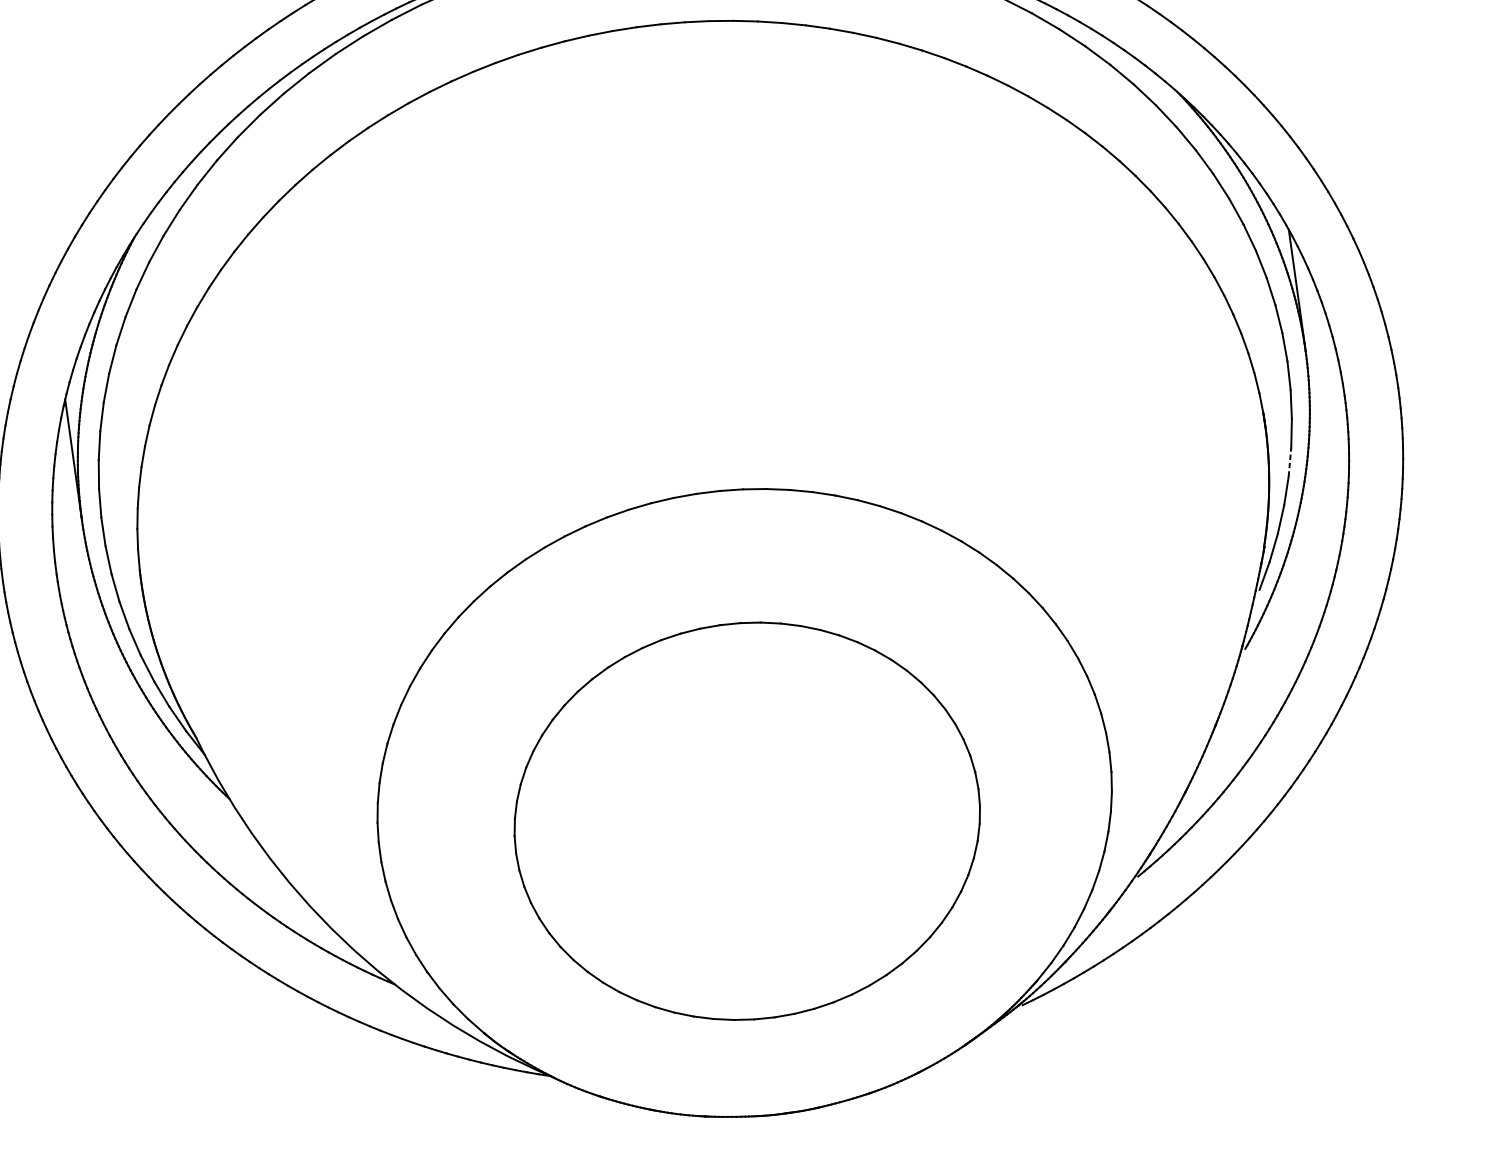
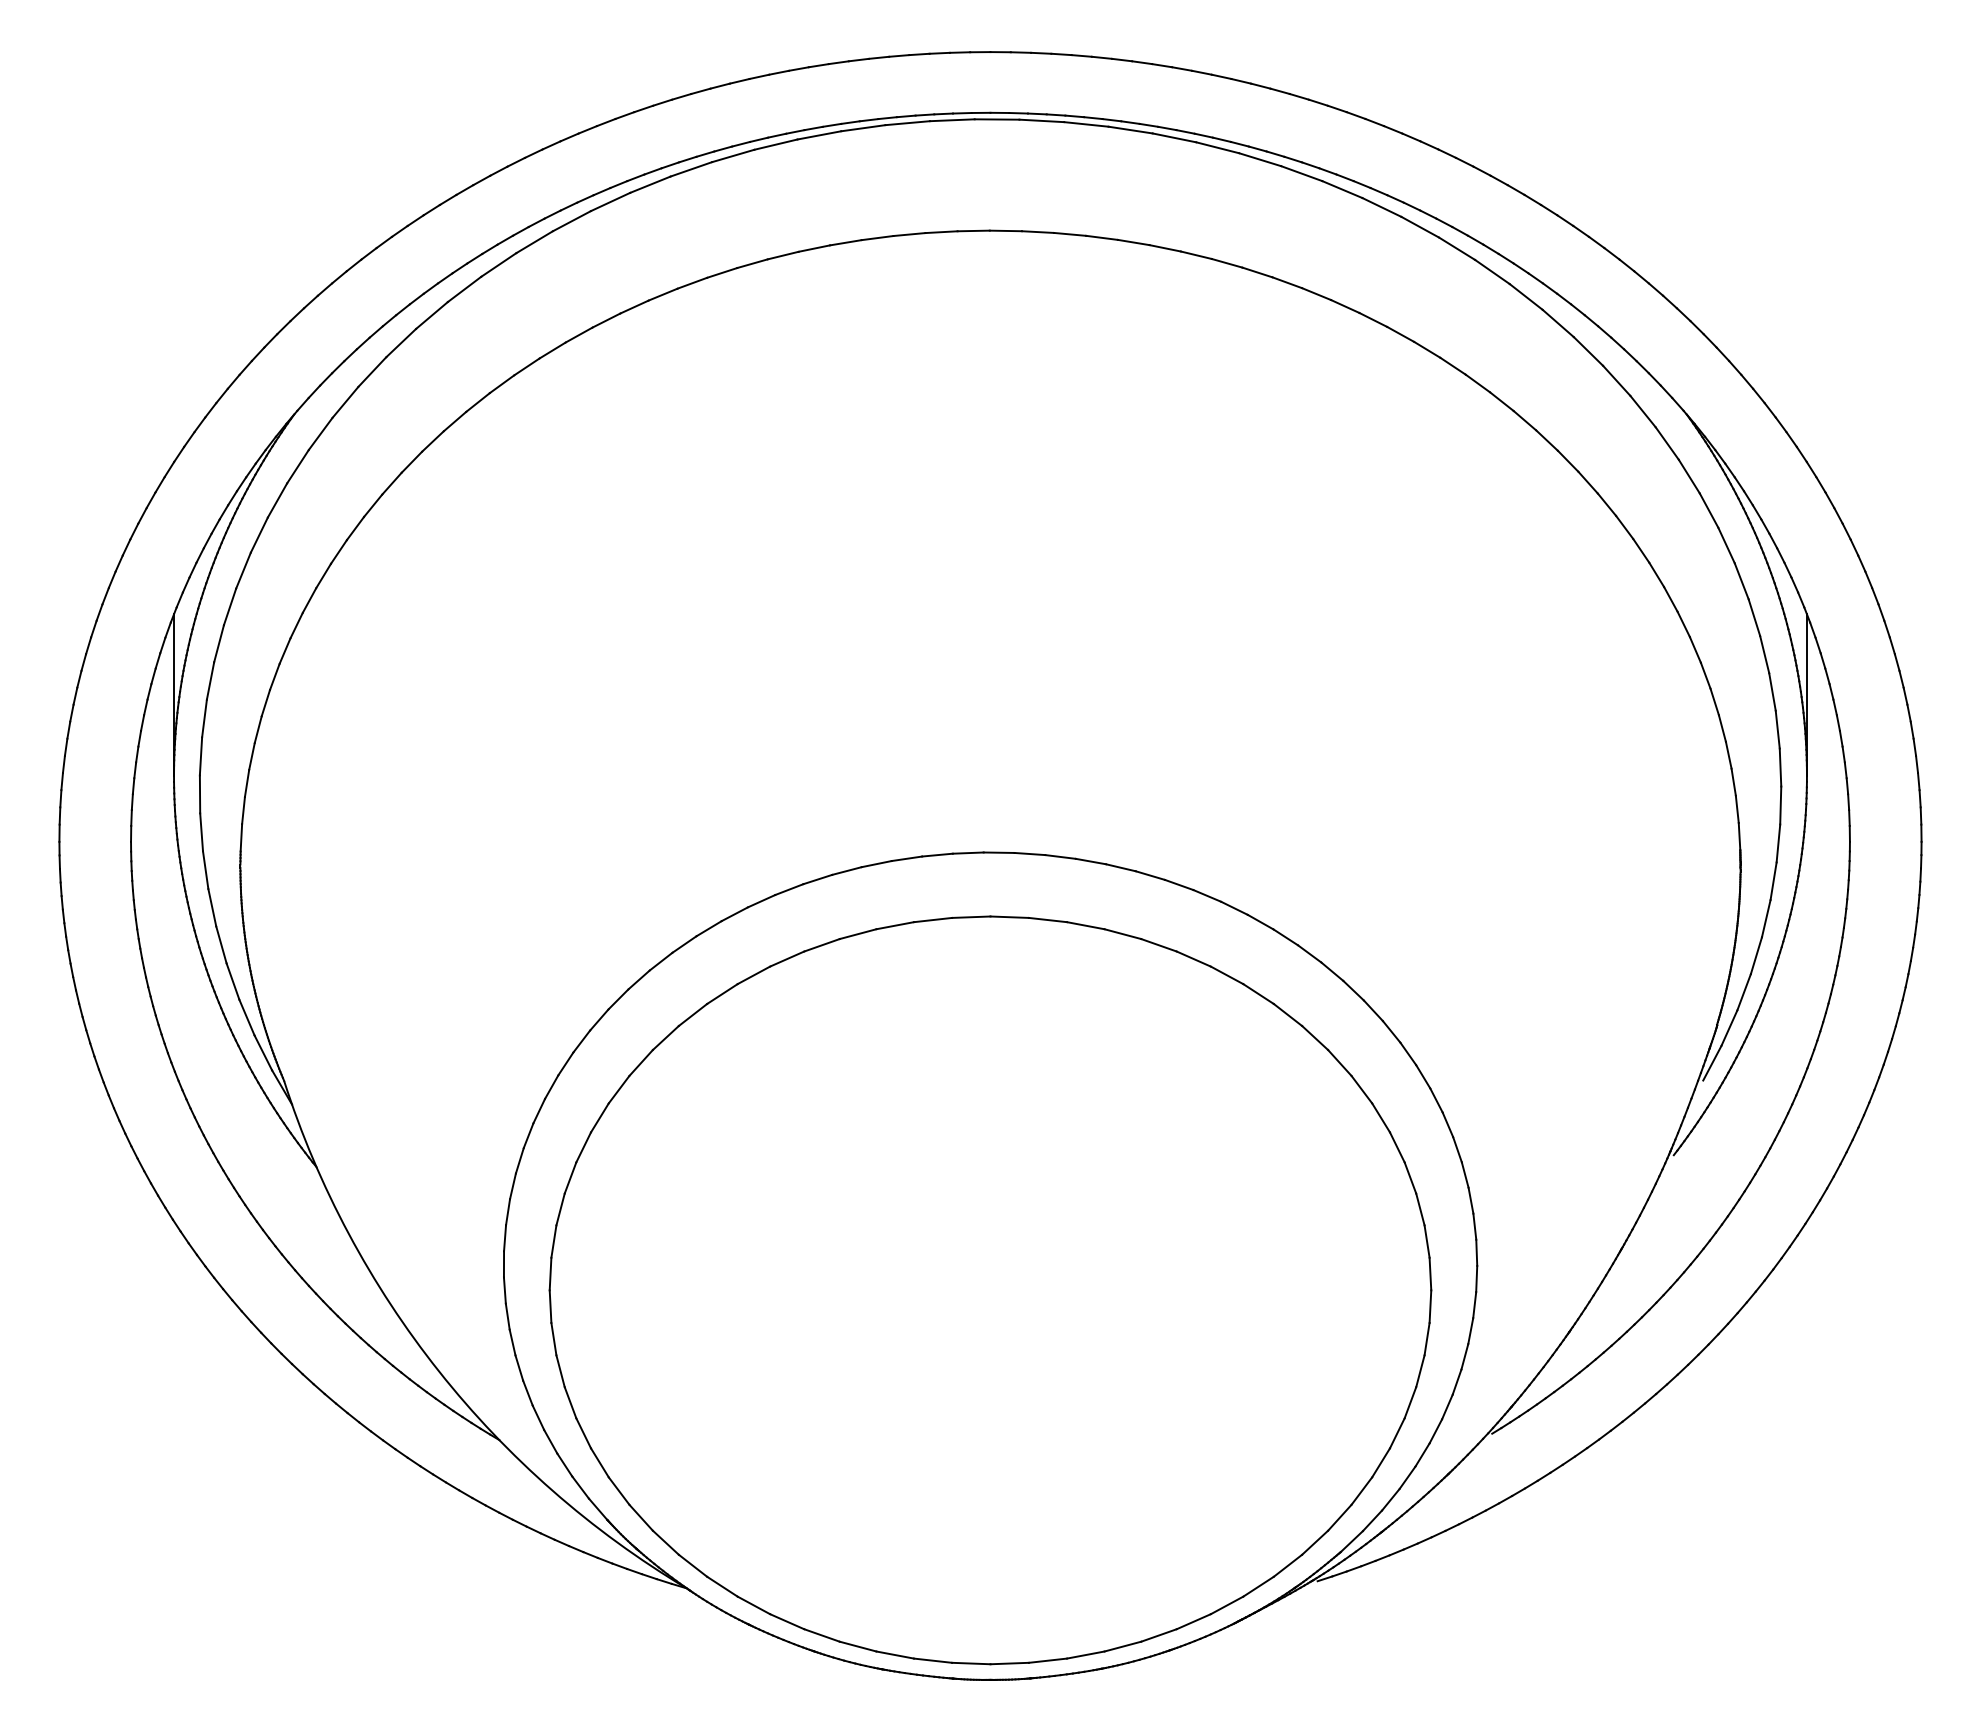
line: (1290, 461) -> (1766, 918), dashed -> solid
part: (747, 821) -> (990, 1290), size x1.43

